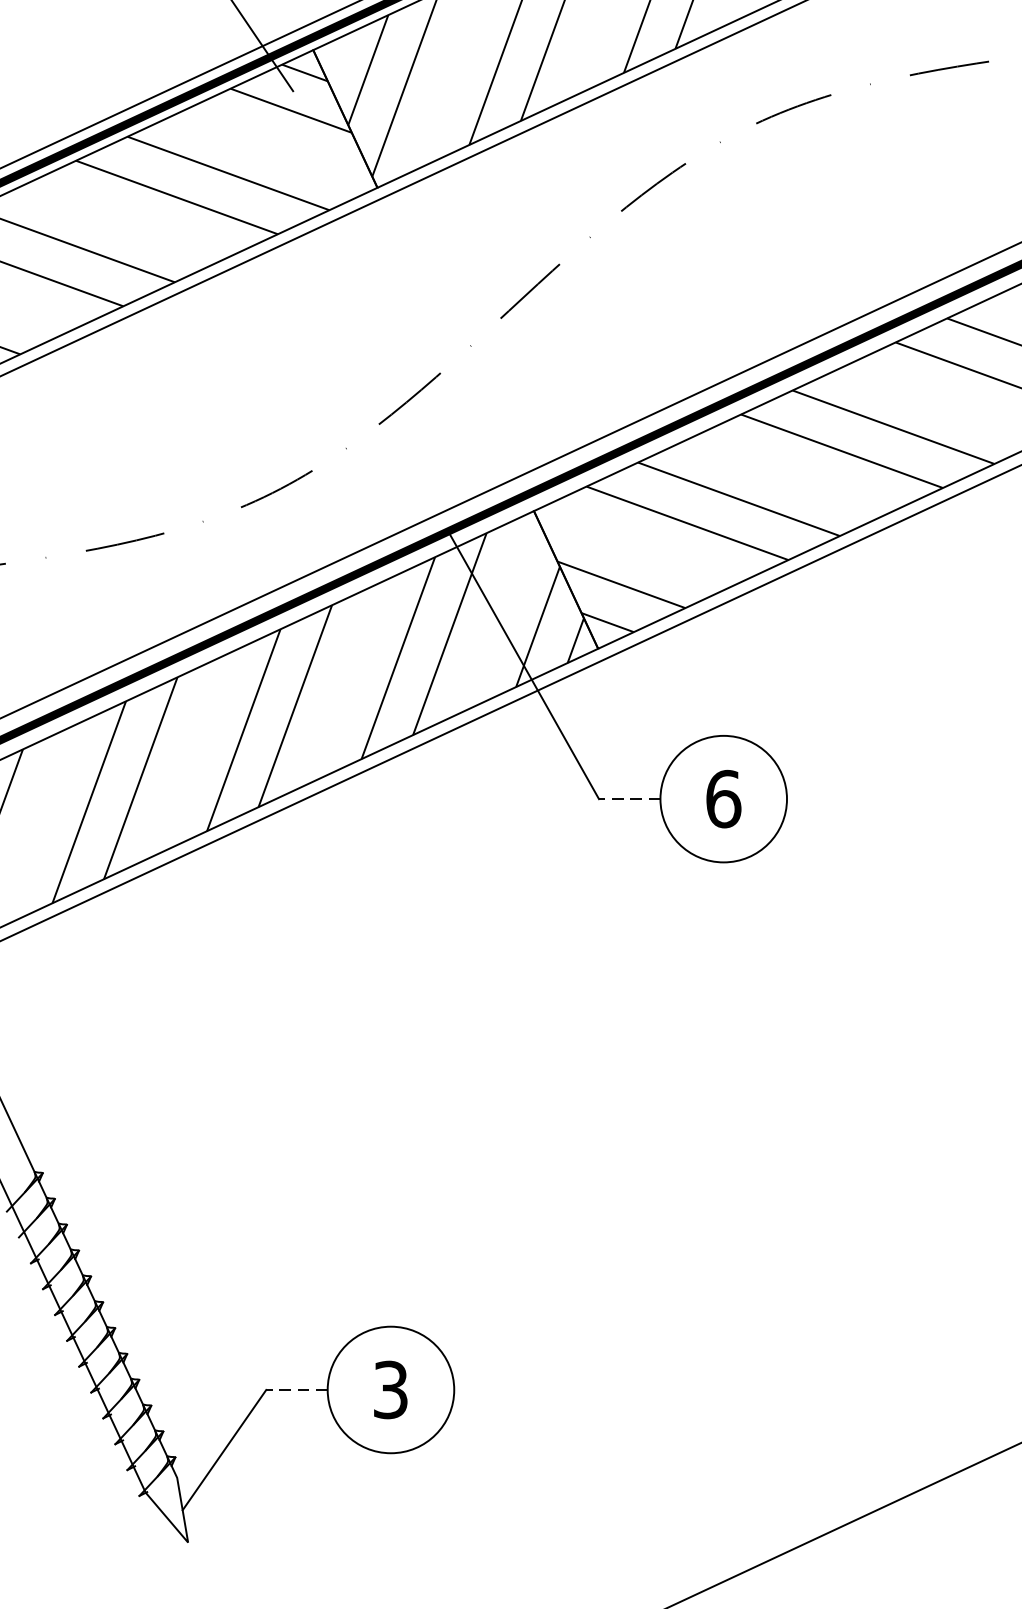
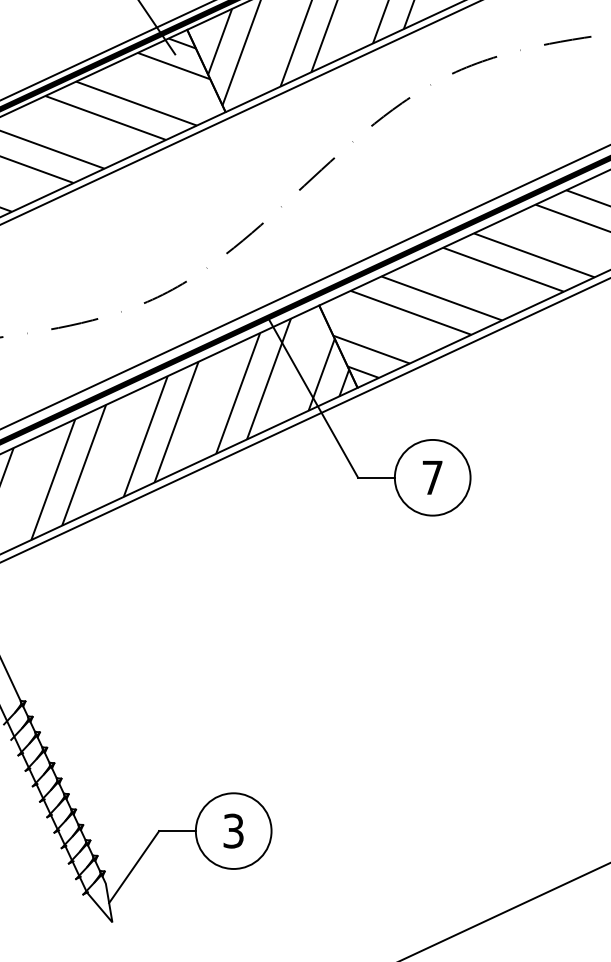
line: (629, 798) -> (376, 477), dashed -> solid
text: (723, 798) -> (432, 477), 6 -> 7
line: (296, 1390) -> (177, 831), dashed -> solid

